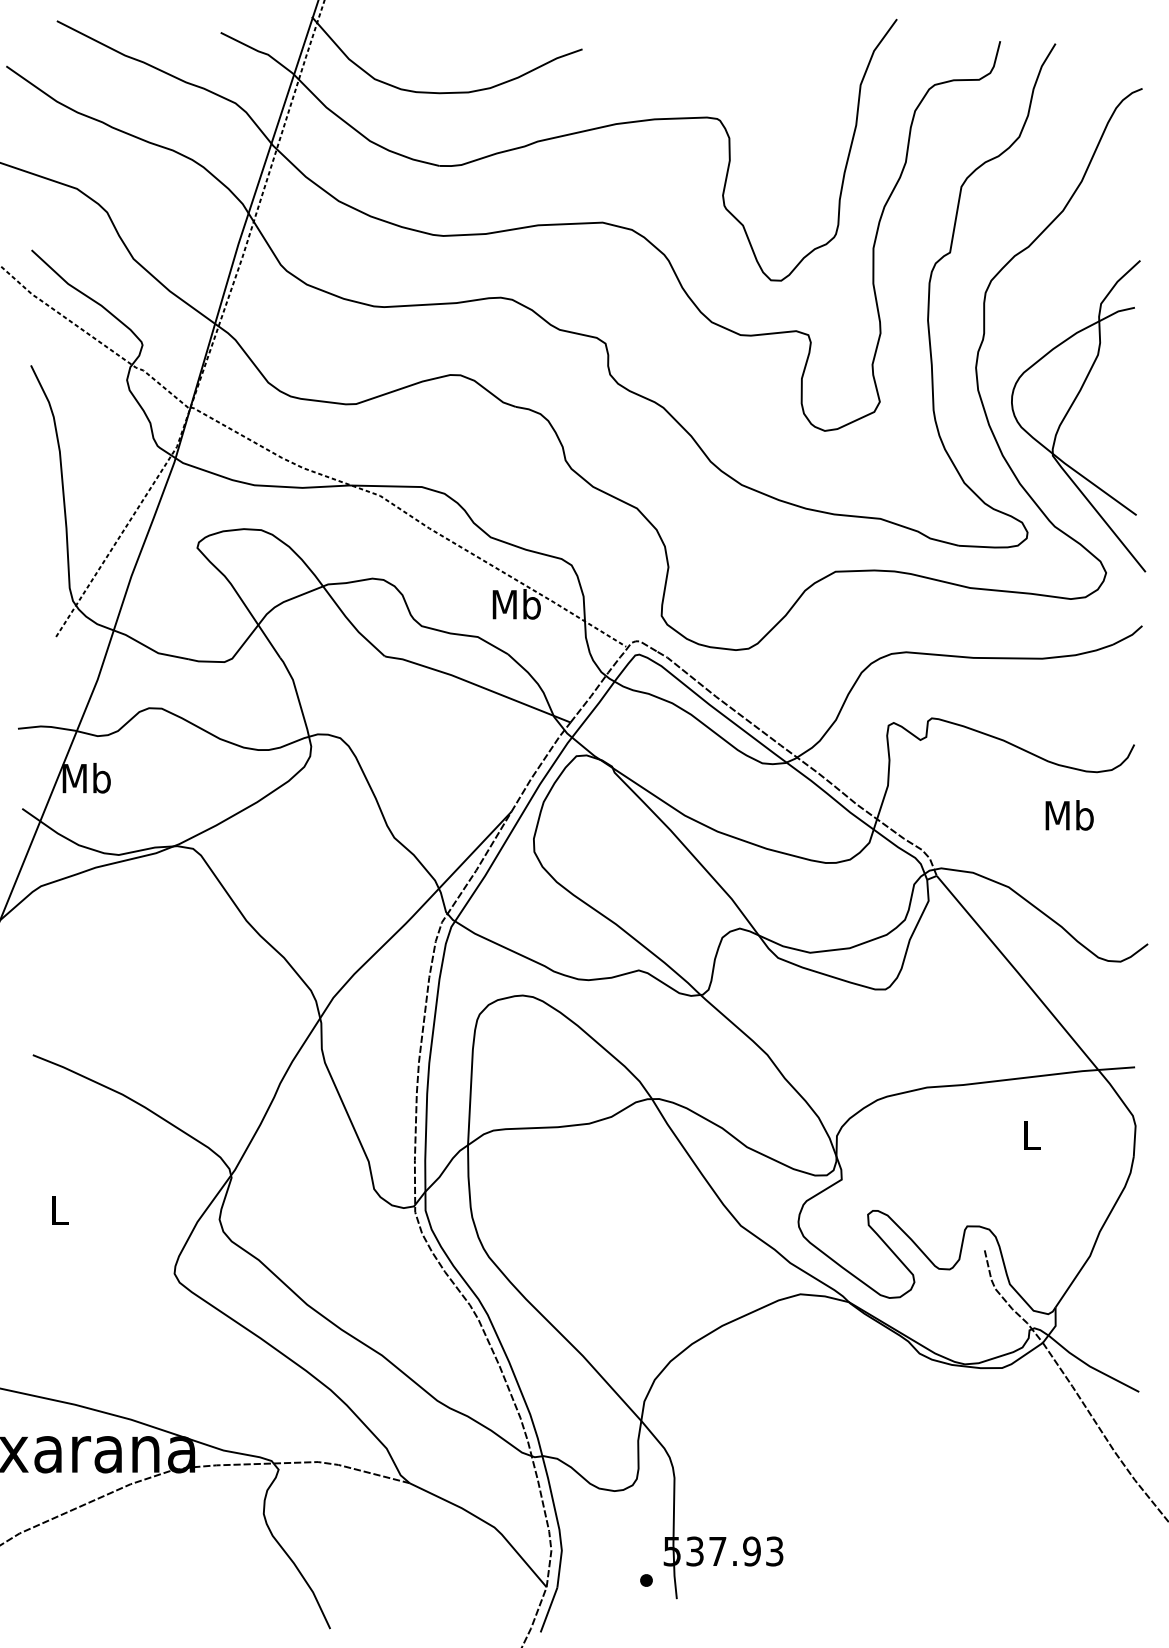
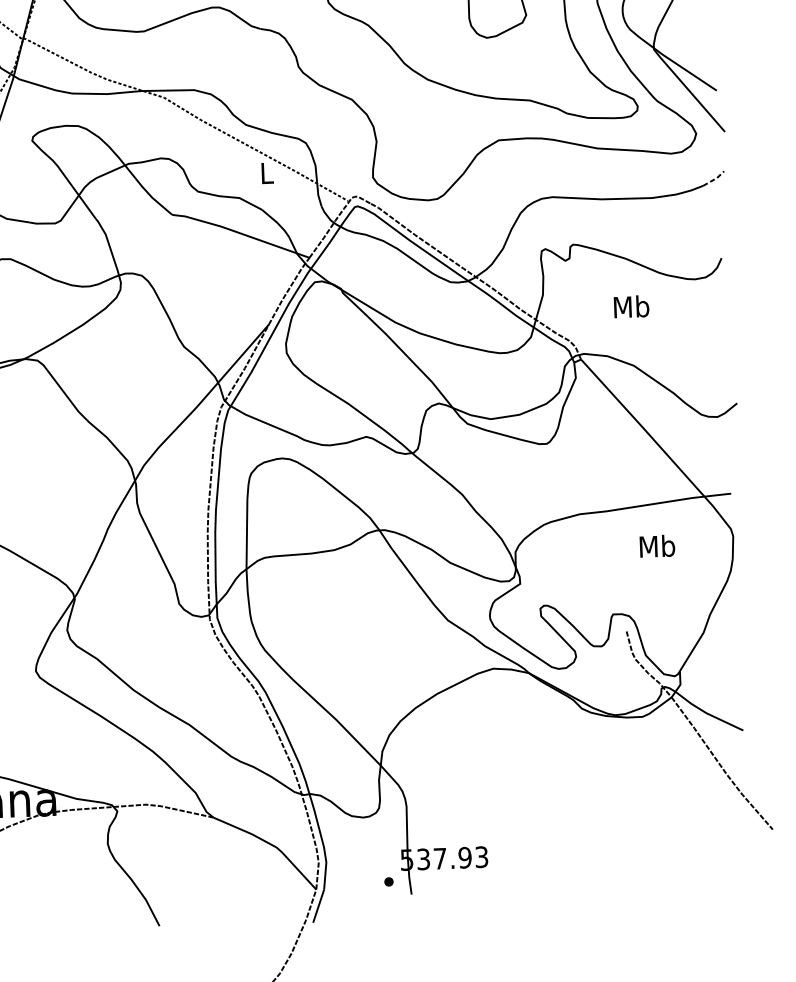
text: (516, 604) -> (266, 173), Mb -> L
line: (1129, 636) -> (715, 179), solid -> dashed
text: (1069, 815) -> (631, 306), moved
text: (1031, 1135) -> (657, 546), L -> Mb

